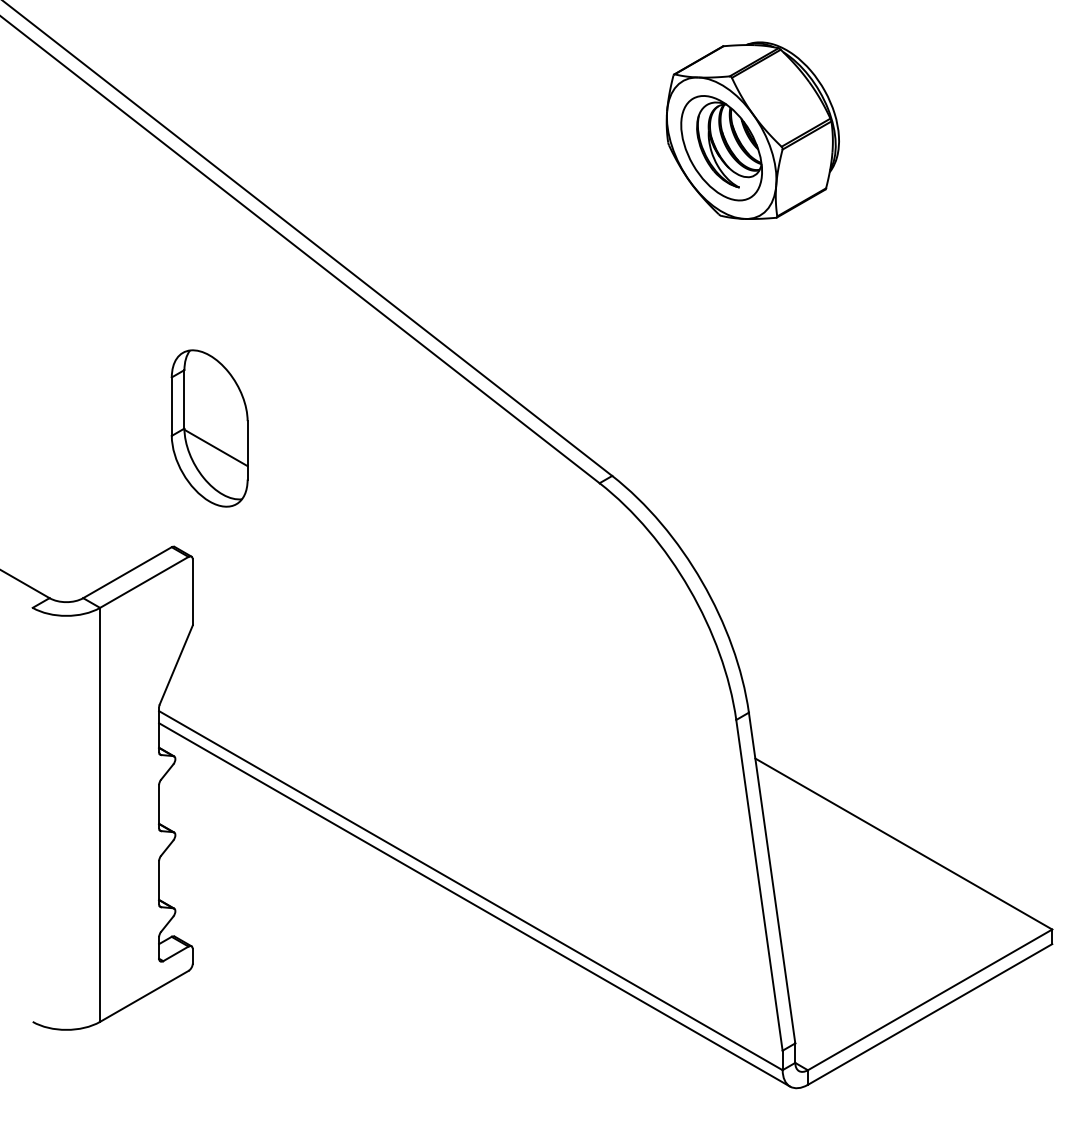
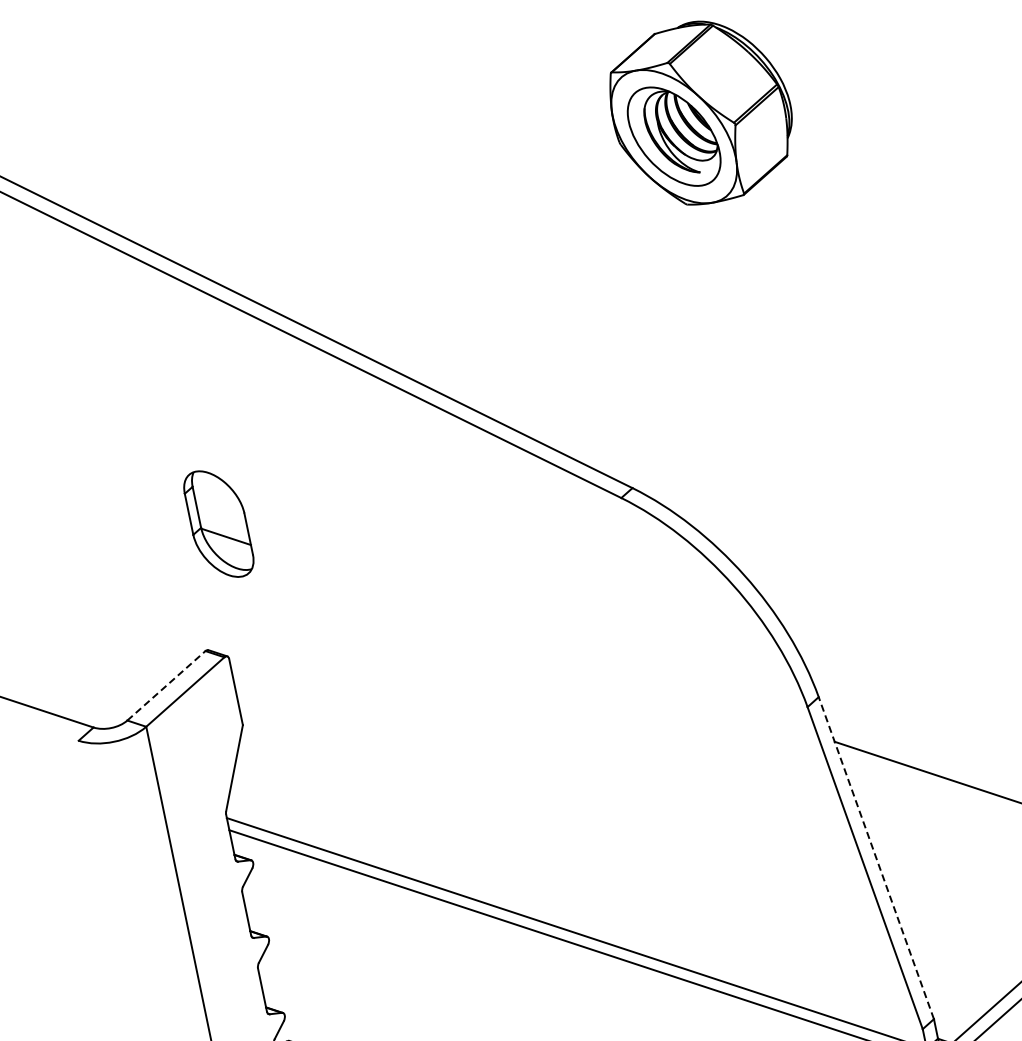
part: (209, 428) -> (218, 524), size x0.7
line: (127, 572) -> (166, 685), solid -> dashed
line: (772, 878) -> (876, 858), solid -> dashed

